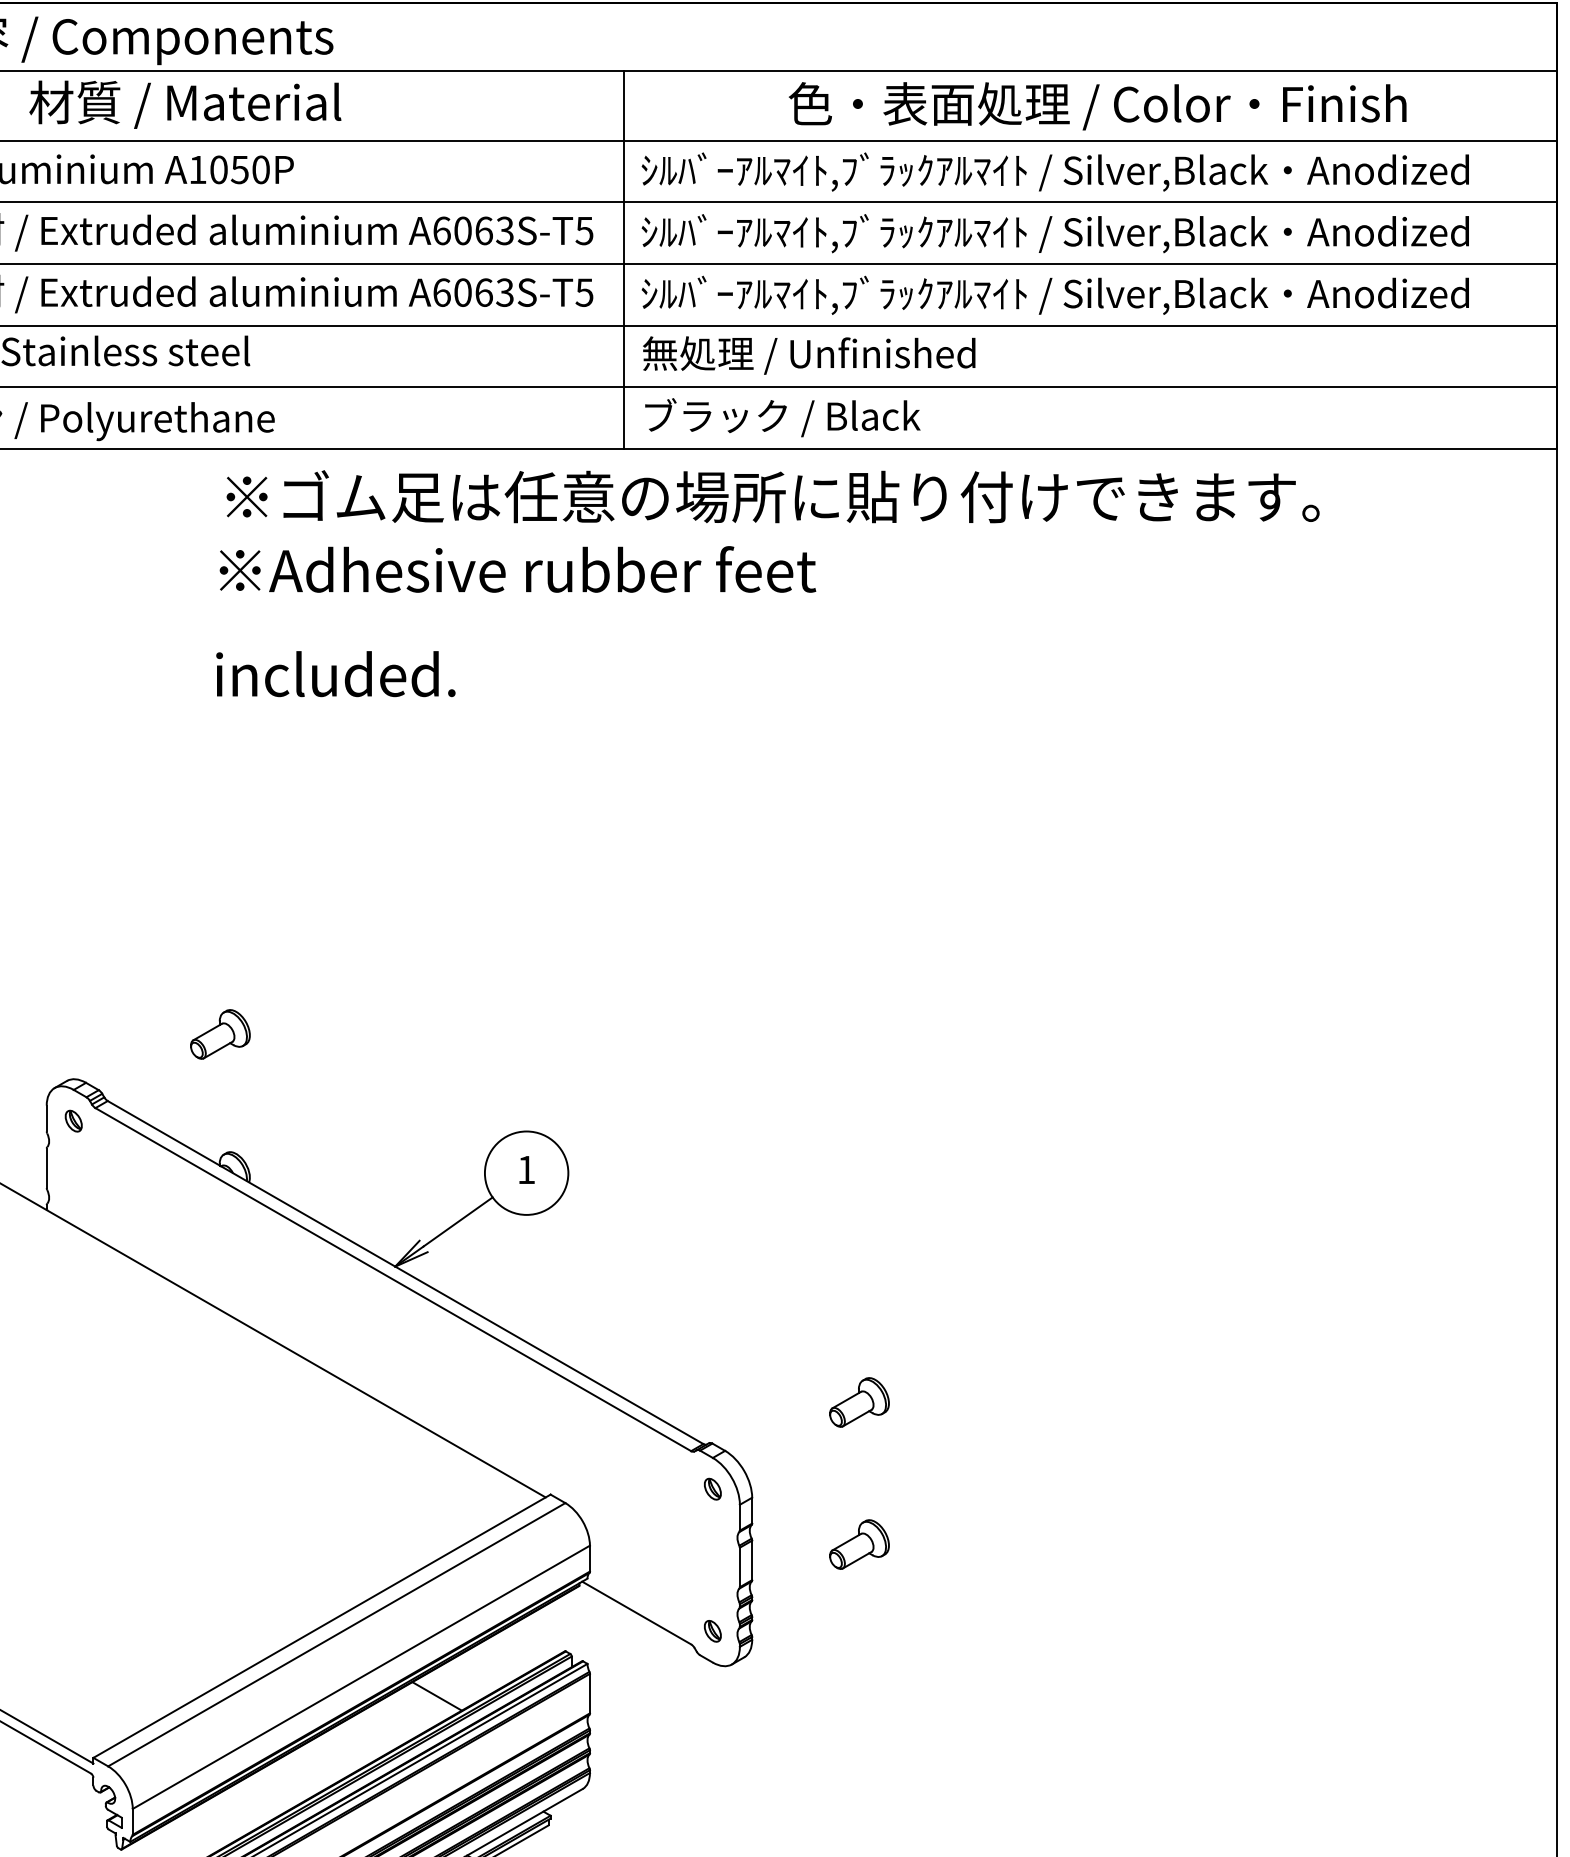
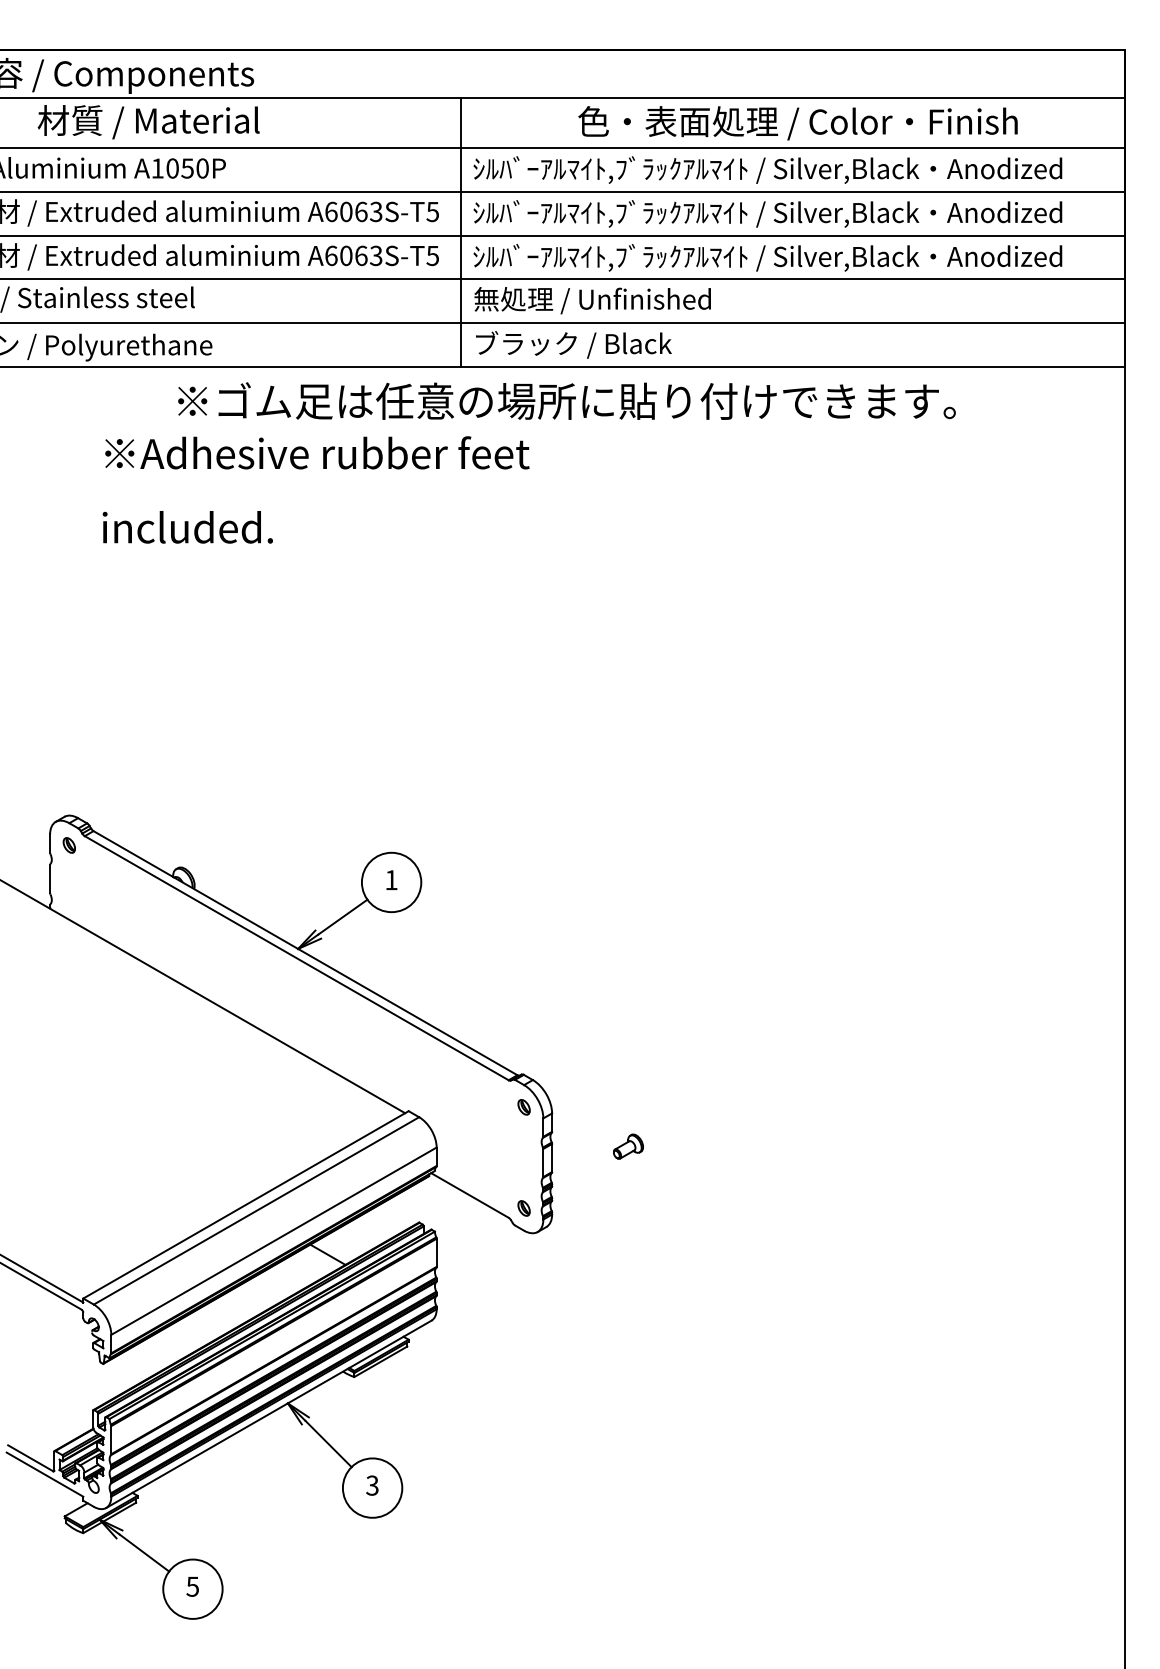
text: (515, 620) -> (315, 489), moved
part: (220, 1034) -> (173, 783), removed
part: (859, 1402) -> (628, 1045), removed
part: (859, 1544) -> (628, 1146), size x0.7

